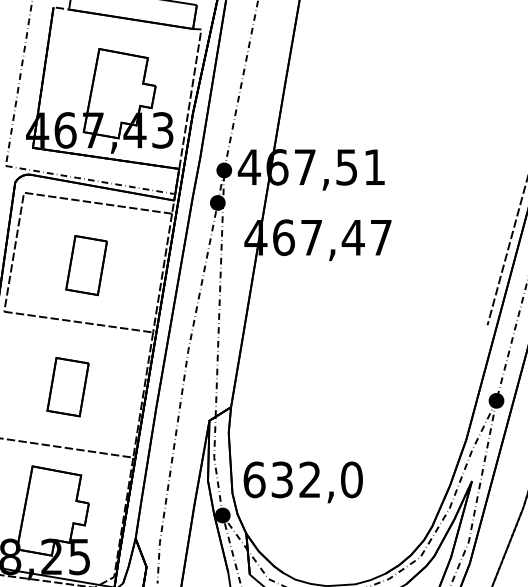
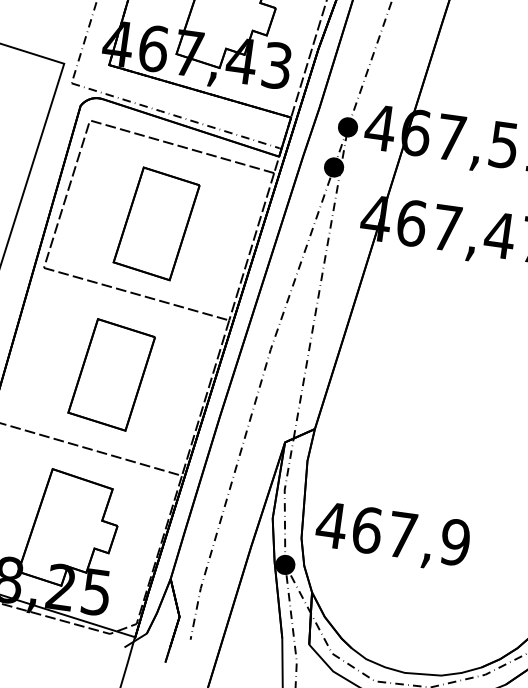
part: (86, 265) -> (156, 223), size x1.43
part: (67, 386) -> (111, 373), size x1.43
text: (302, 479) -> (392, 533), 632,0 -> 467,9

